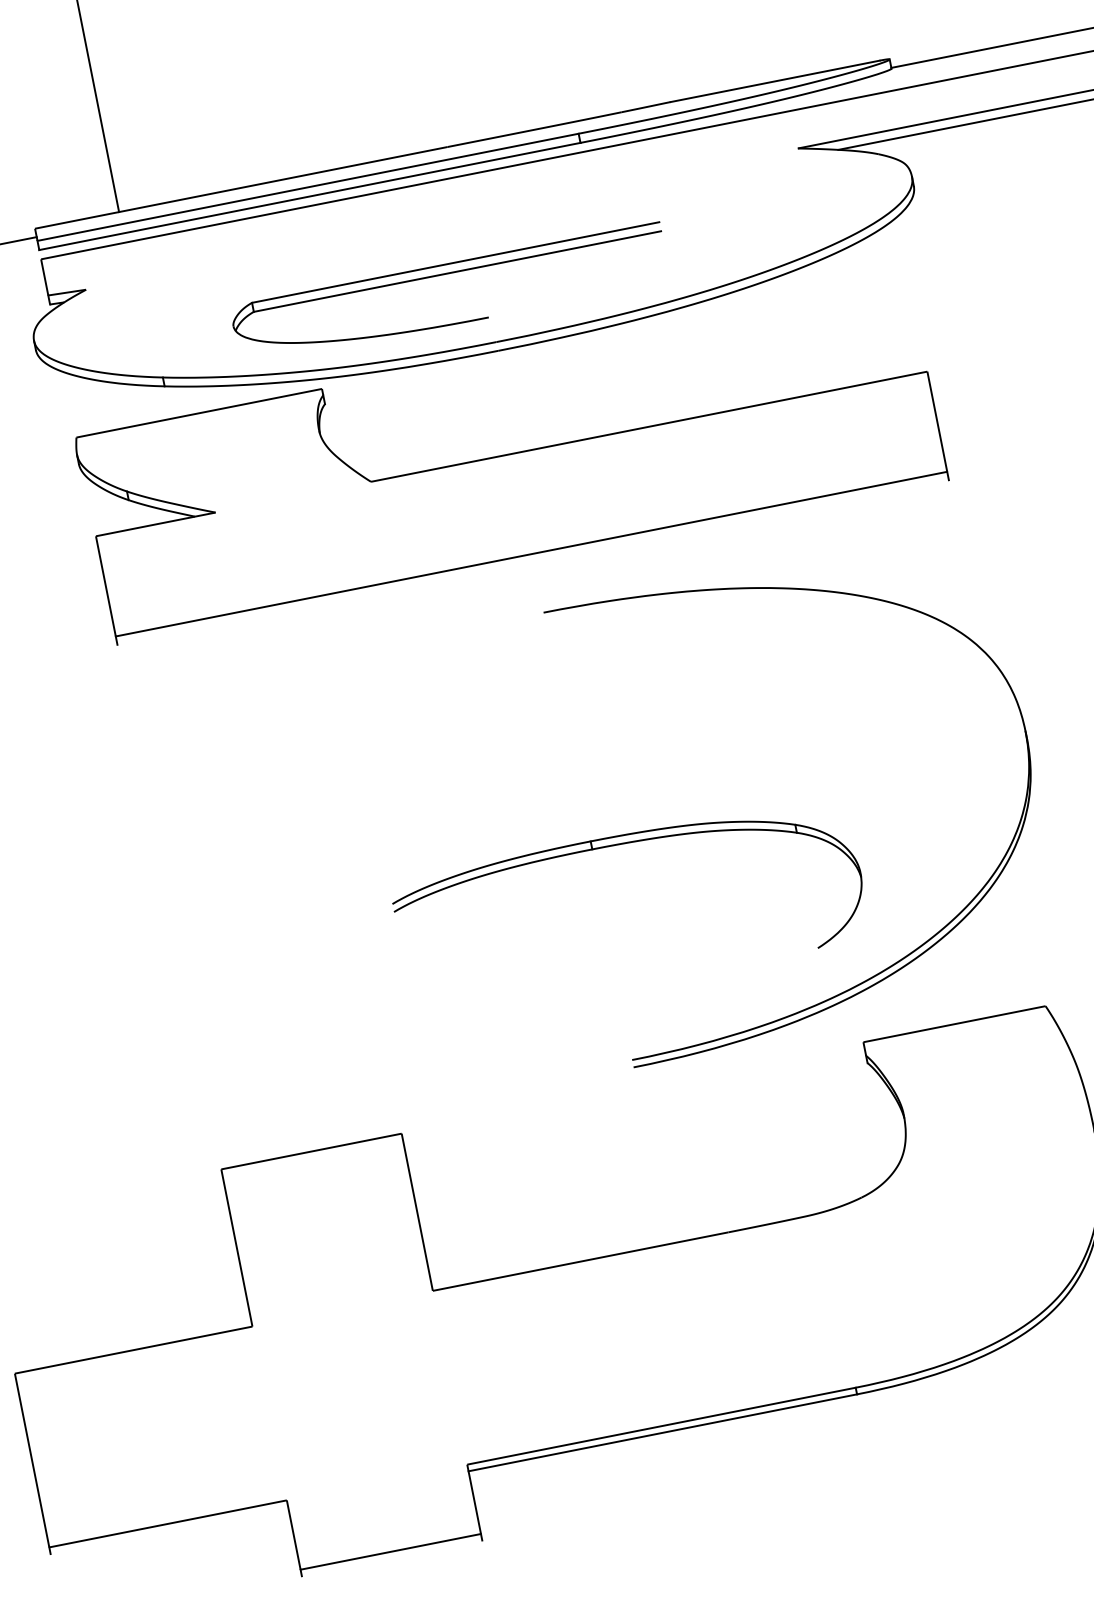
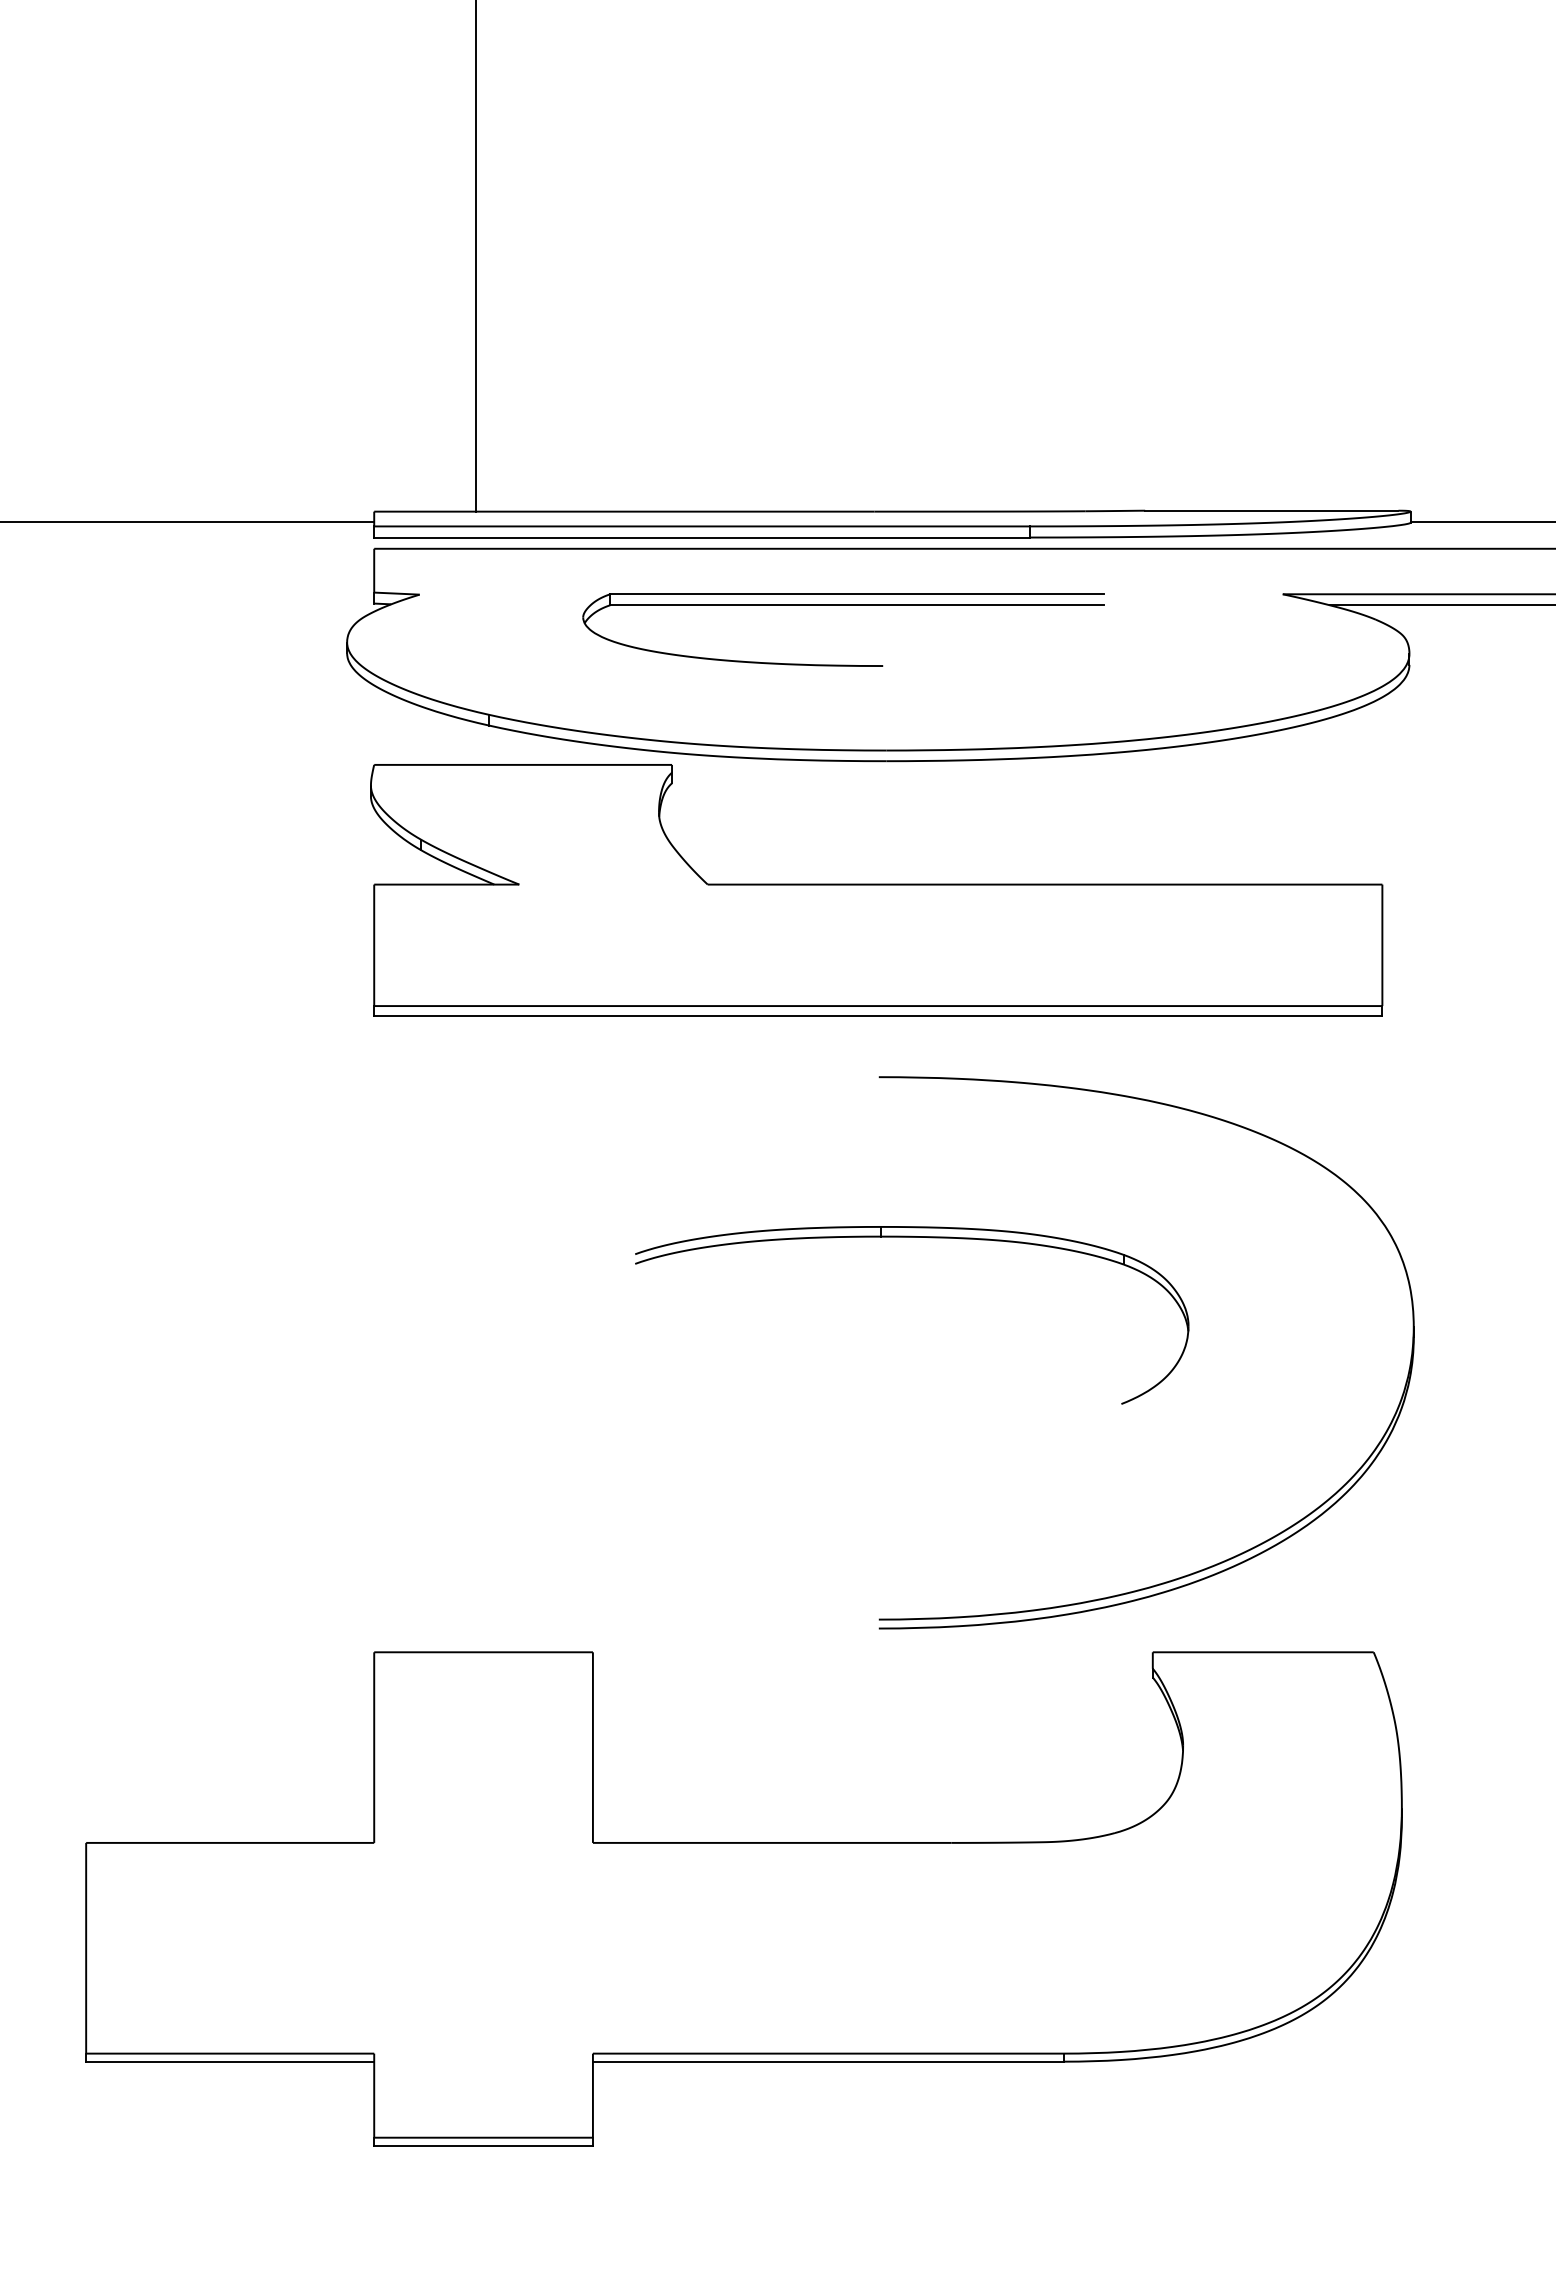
part: (446, 274) -> (843, 605), moved
line: (533, 562) -> (878, 1016), added
part: (618, 844) -> (912, 1237), moved
line: (169, 1530) -> (230, 2061), added
line: (391, 1558) -> (483, 2145), added

